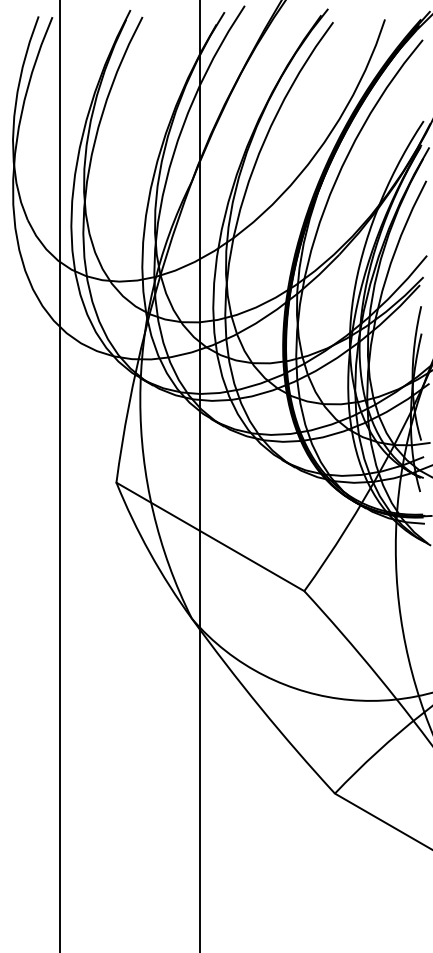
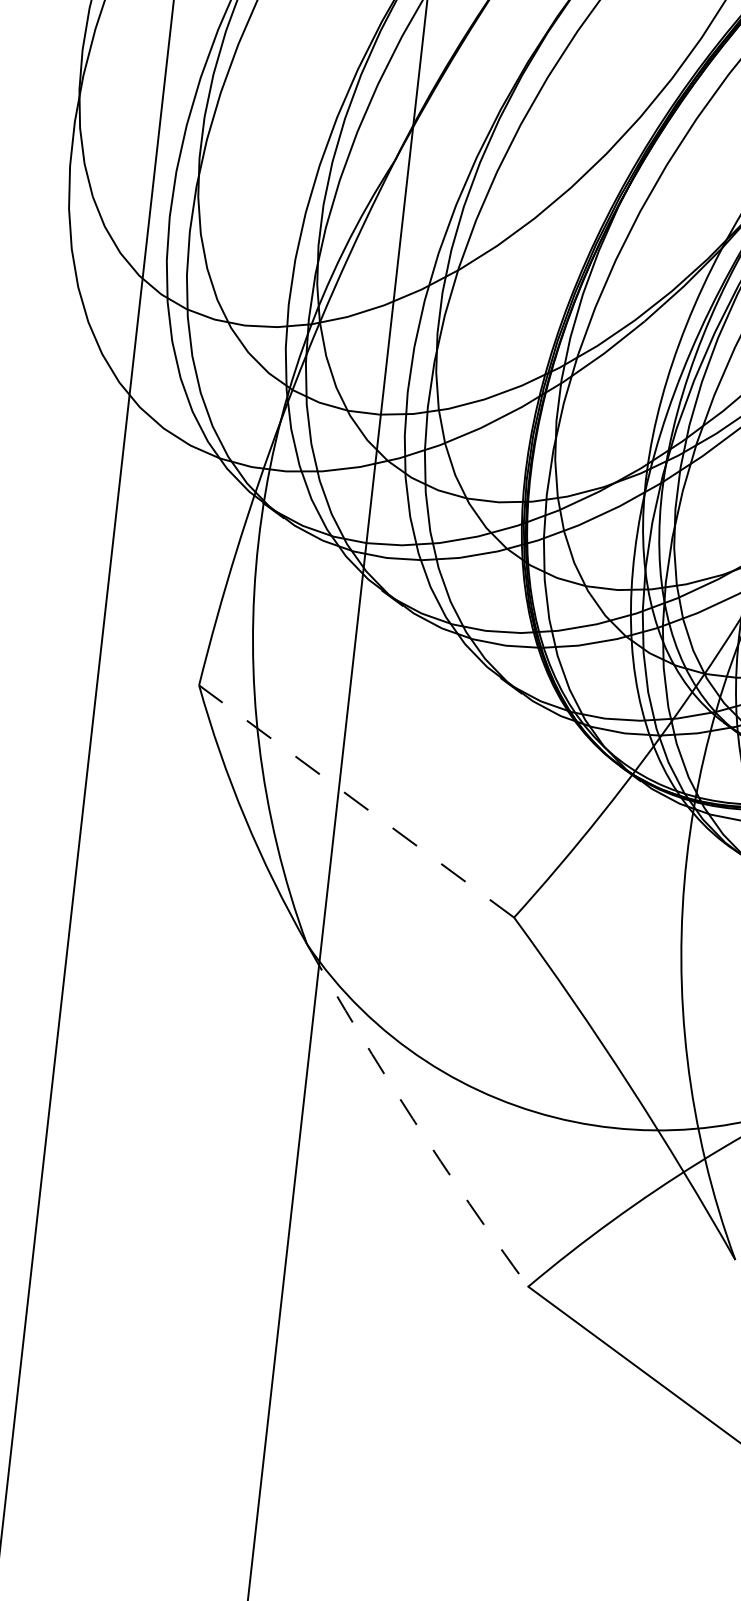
line: (209, 536) -> (355, 800), solid -> dashed
arc: (260, 708) -> (411, 1119), solid -> dashed

